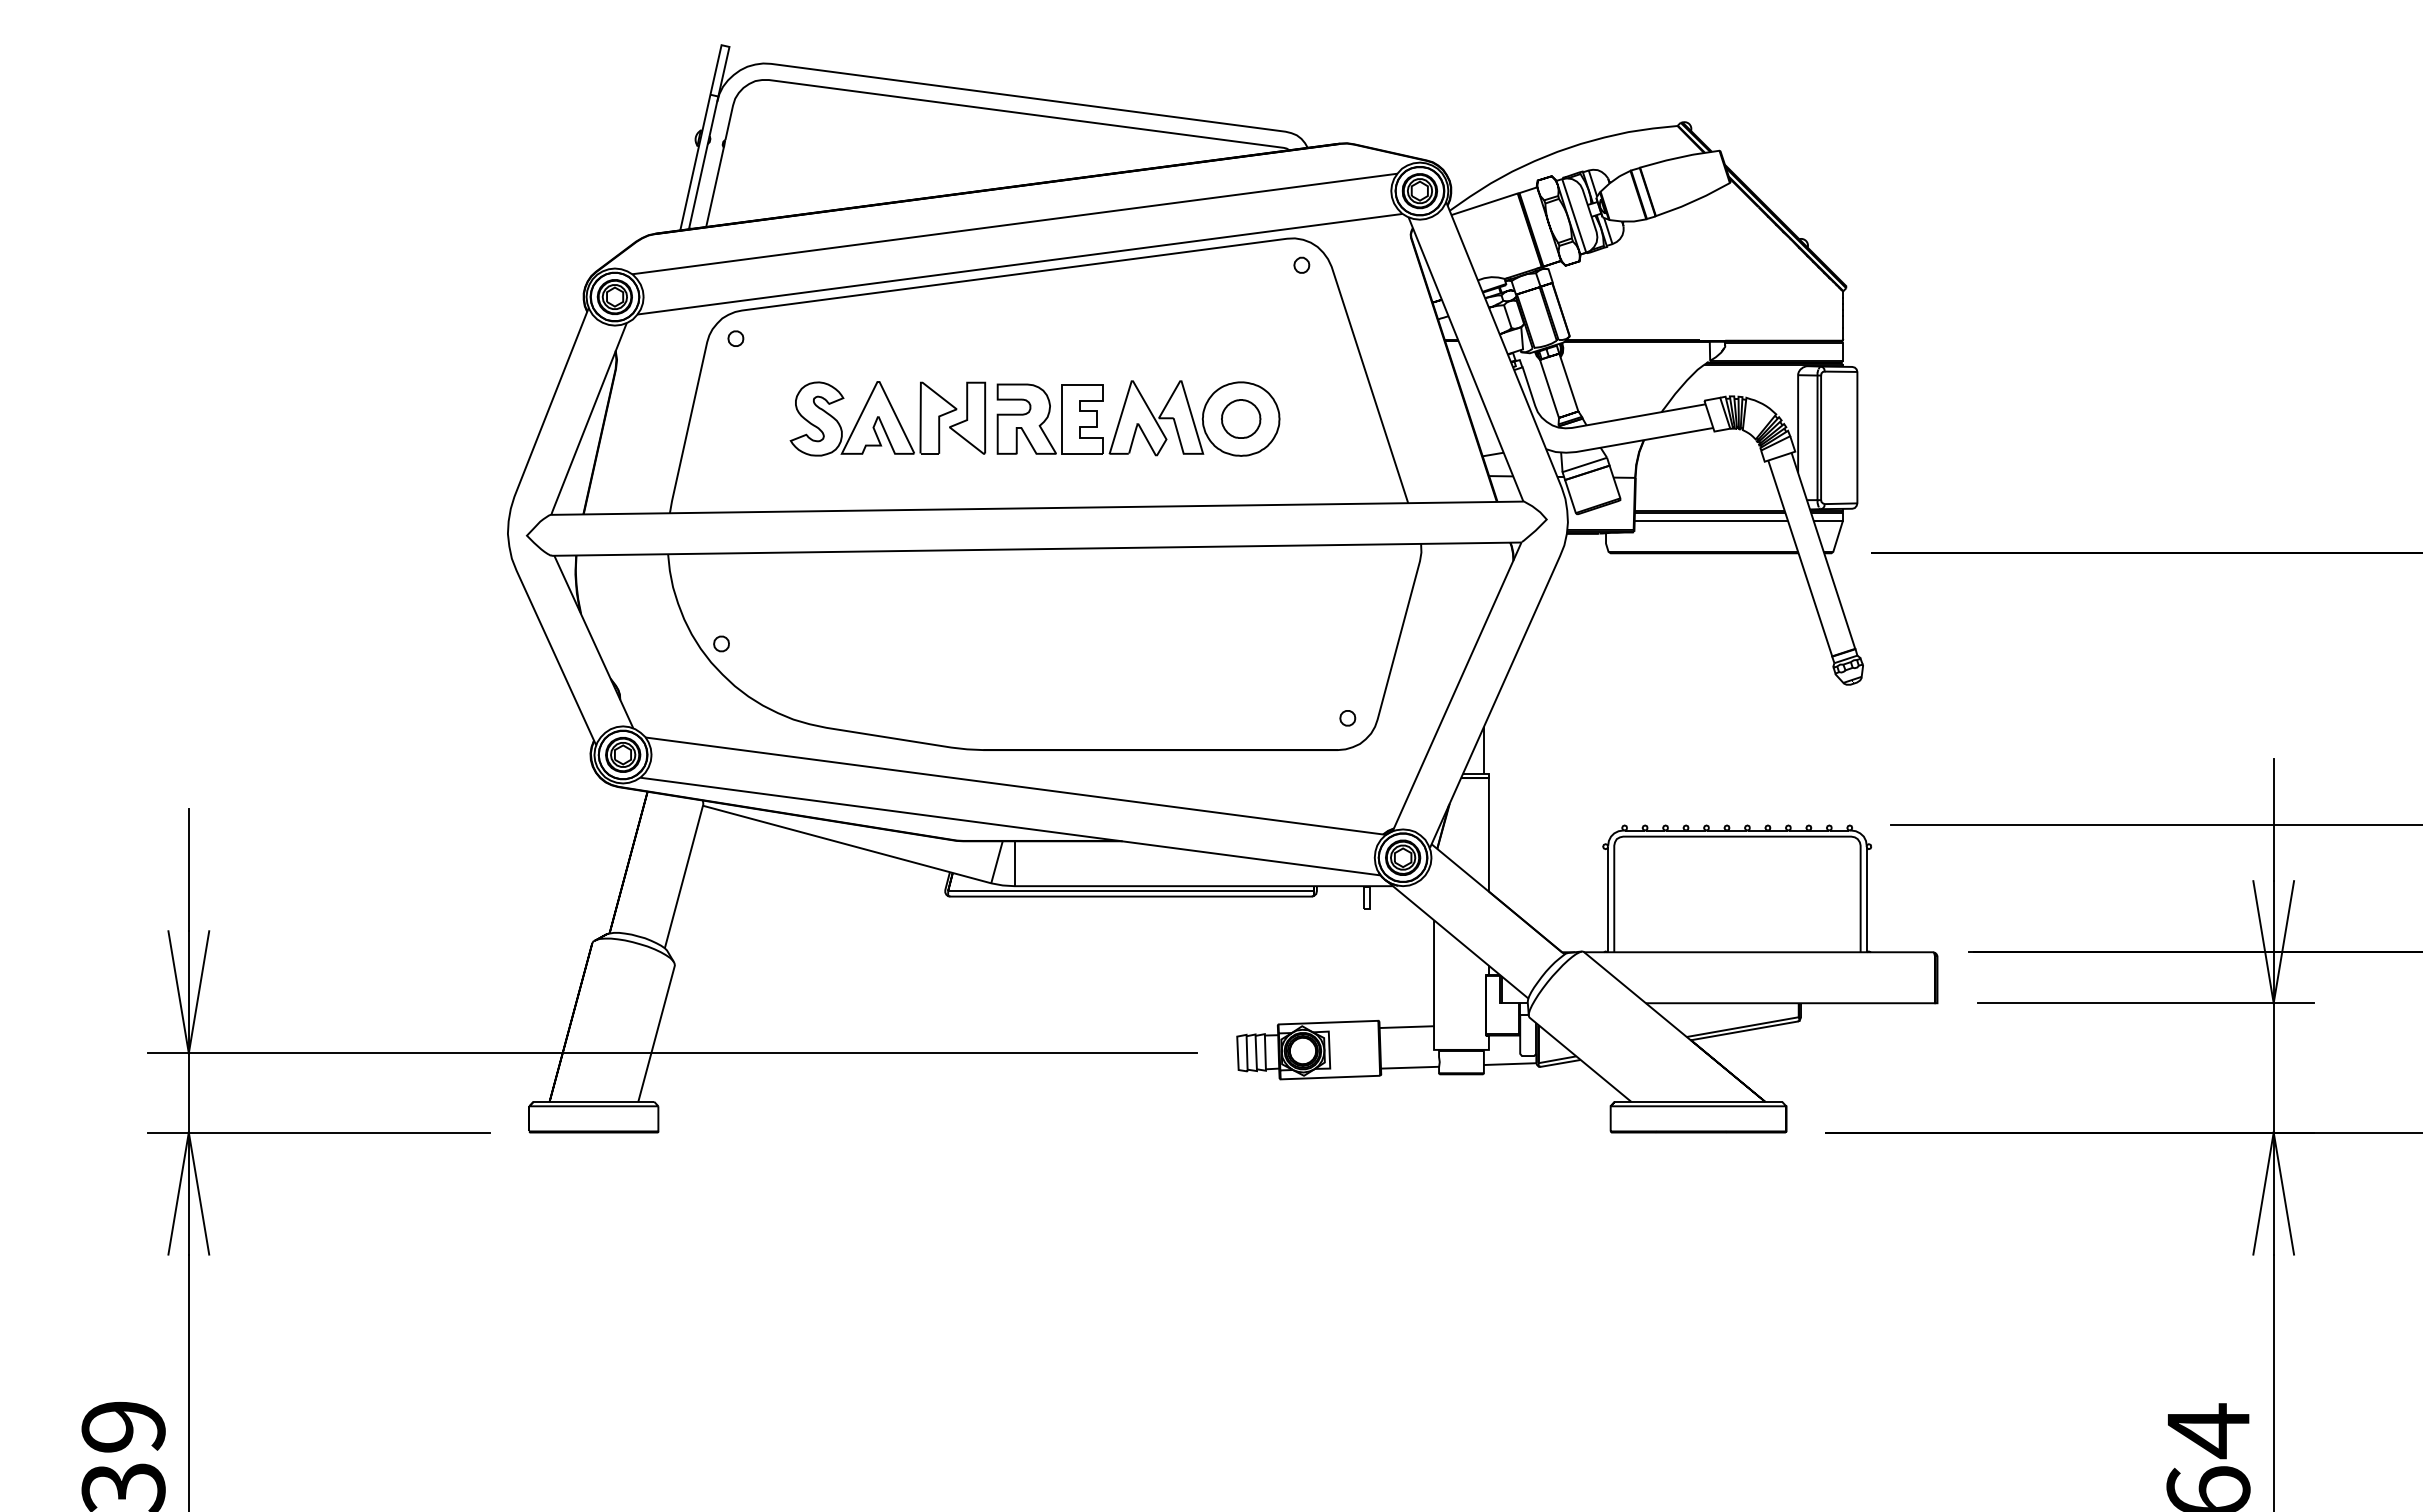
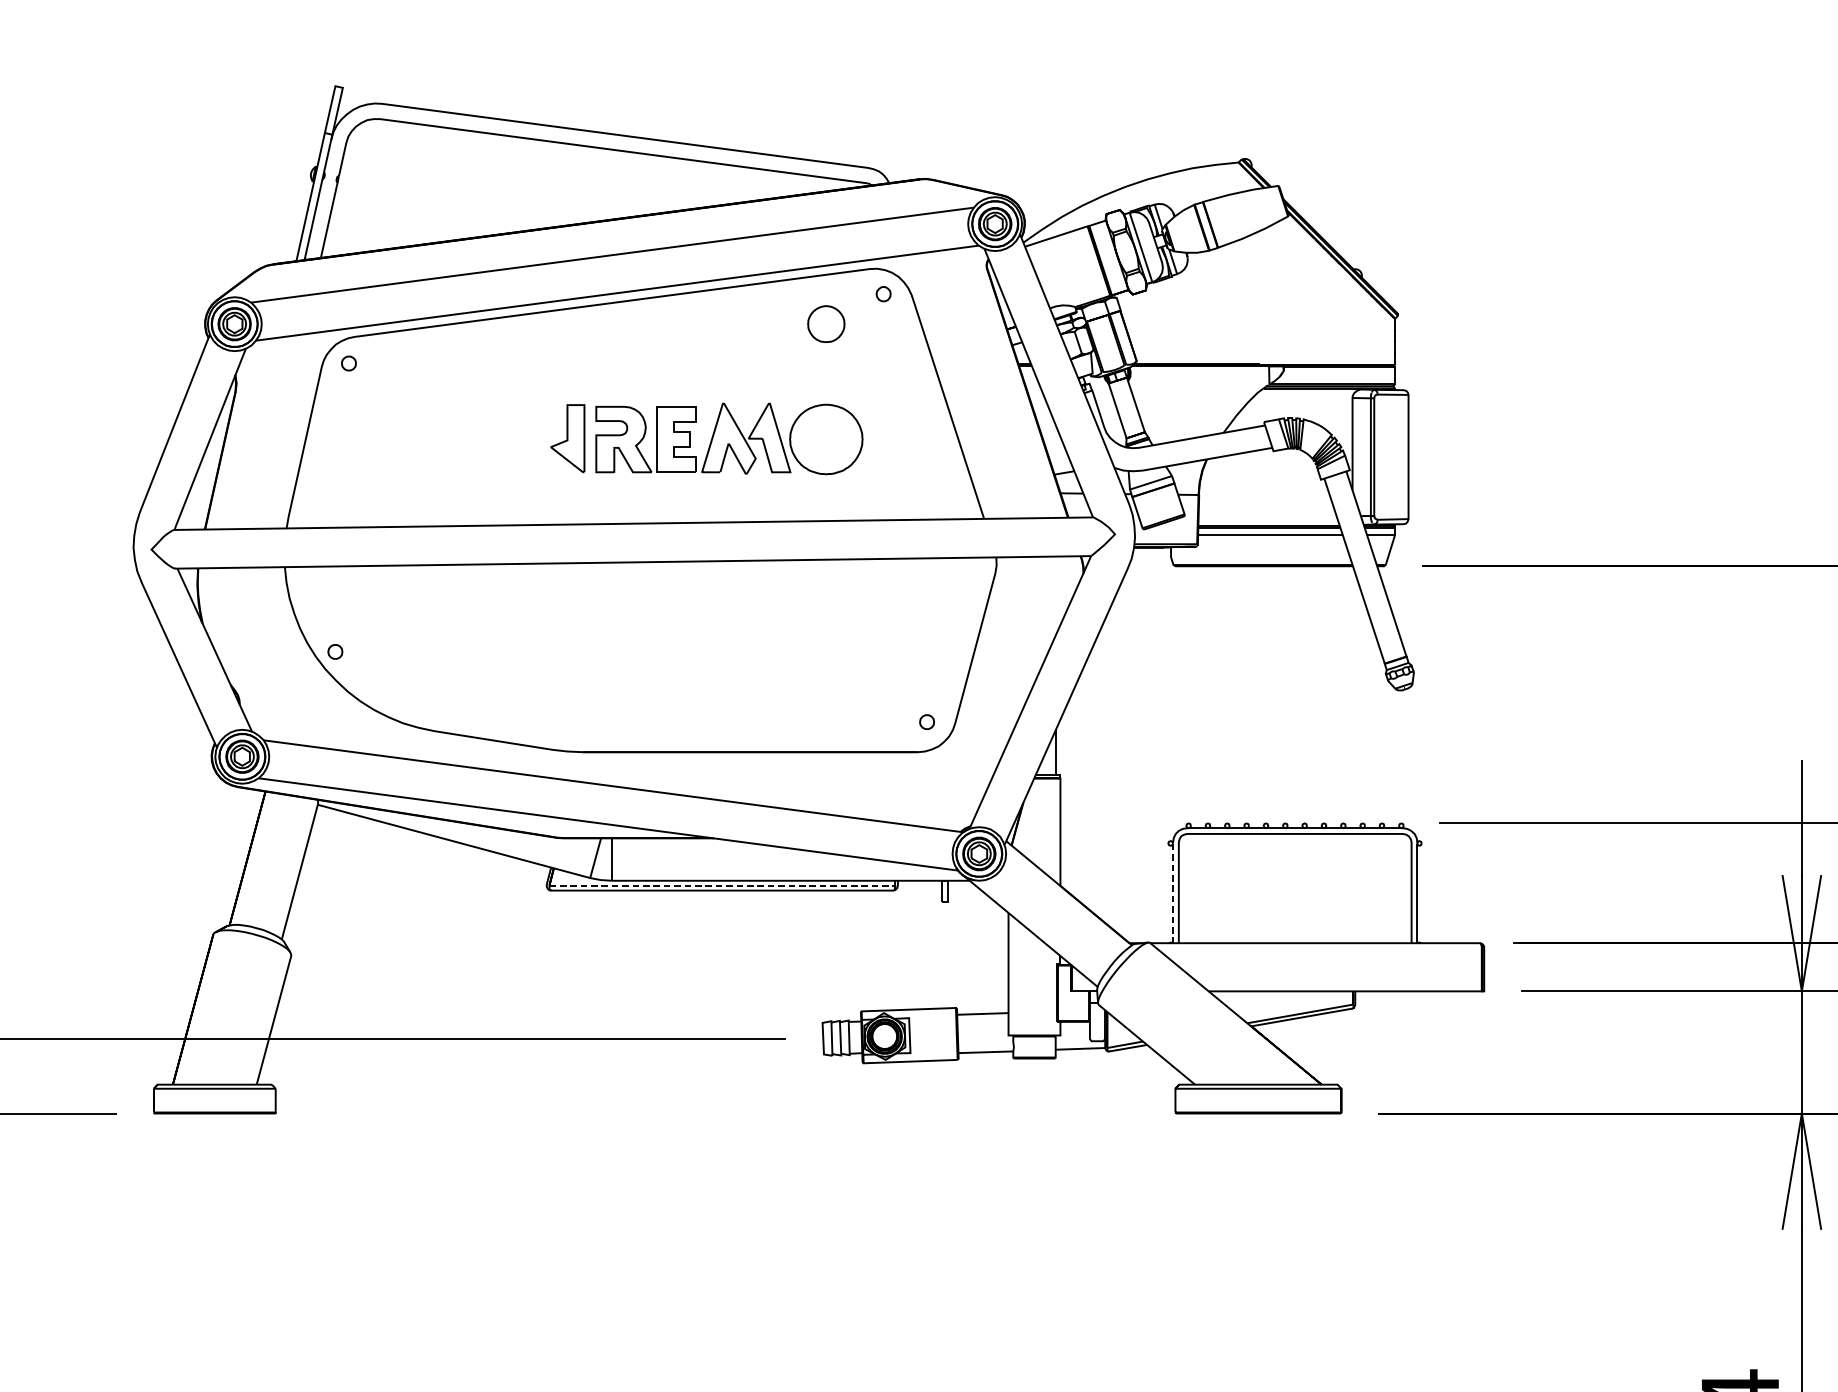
part: (873, 418) -> (478, 438), removed
part: (1241, 418) -> (826, 323), moved
line: (1131, 891) -> (722, 885), solid -> dashed
line: (1608, 899) -> (1173, 893), solid -> dashed

